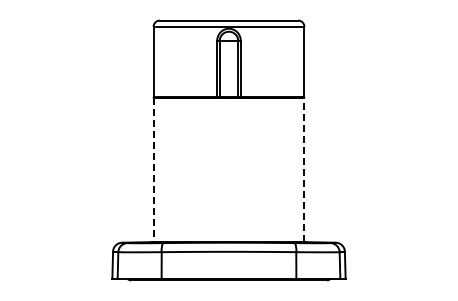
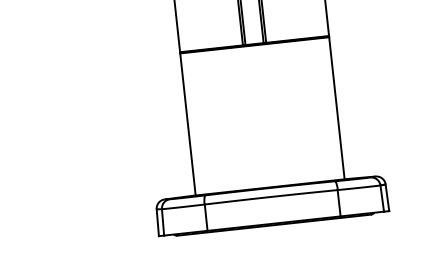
line: (153, 170) -> (187, 124), dashed -> solid
line: (304, 170) -> (337, 108), dashed -> solid

